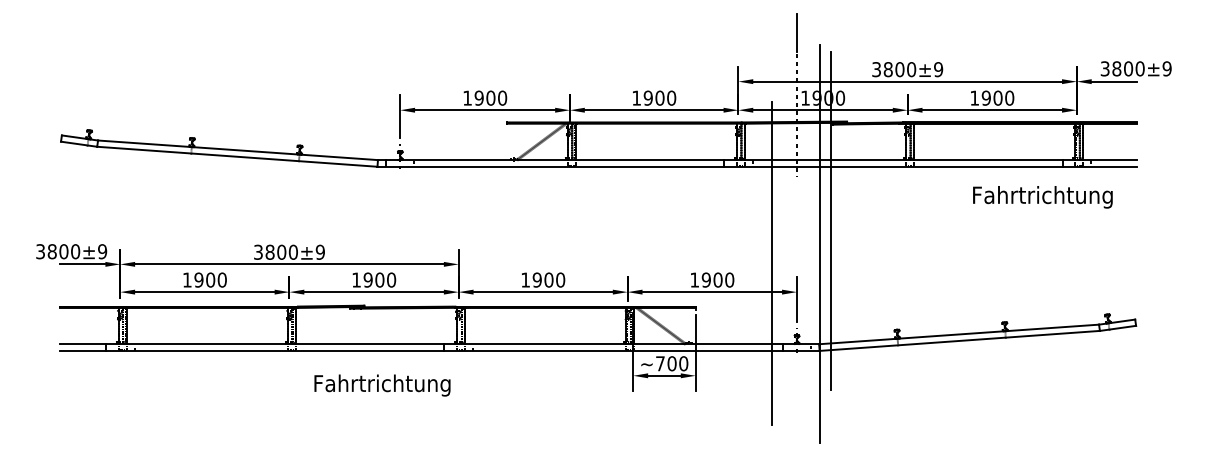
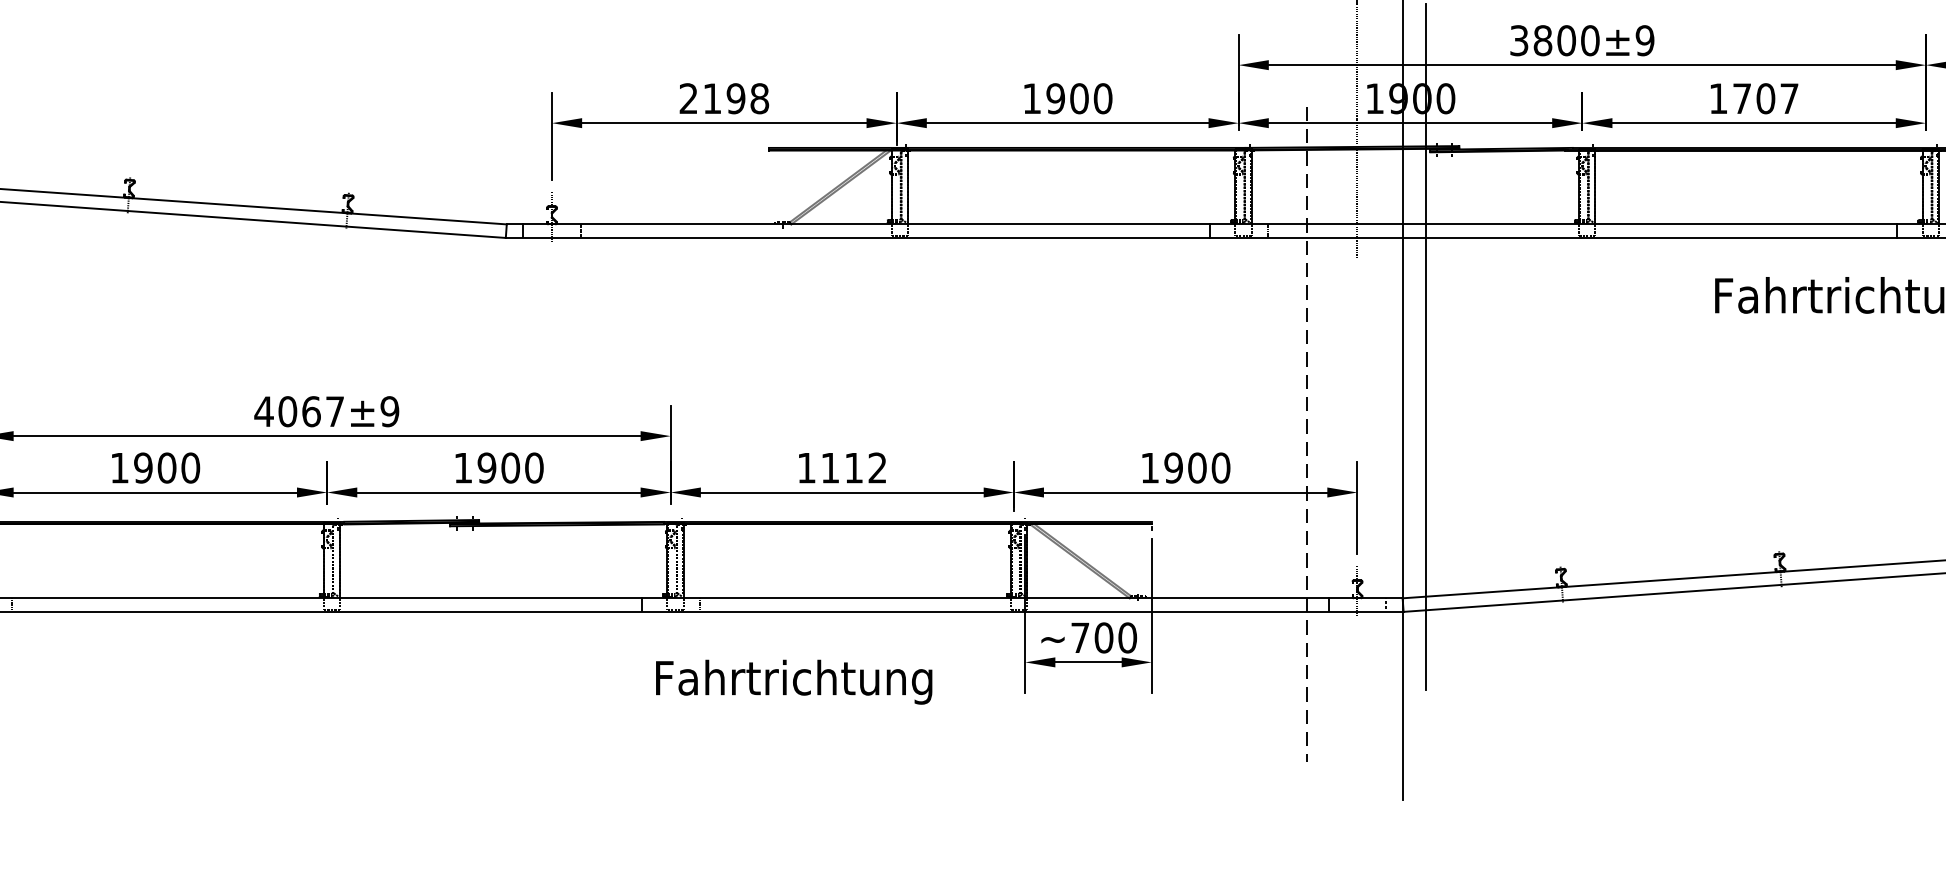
text: (485, 97) -> (725, 97), 1900 -> 2198
text: (997, 97) -> (1764, 97), 1900 -> 1707
text: (275, 251) -> (298, 409), 3800±9 -> 4067±9
line: (771, 263) -> (1305, 434), solid -> dashed
text: (548, 279) -> (853, 466), 1900 -> 1112
text: (382, 385) -> (794, 682), moved

